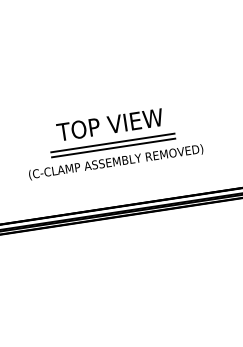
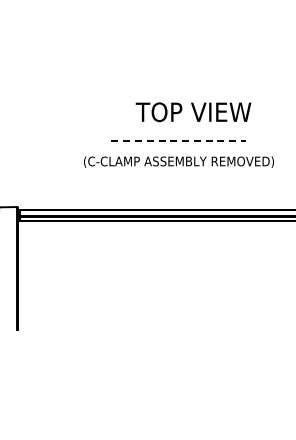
text: (110, 125) -> (193, 112), moved
line: (113, 142) -> (179, 140), solid -> dashed
line: (113, 148) -> (178, 146), removed

